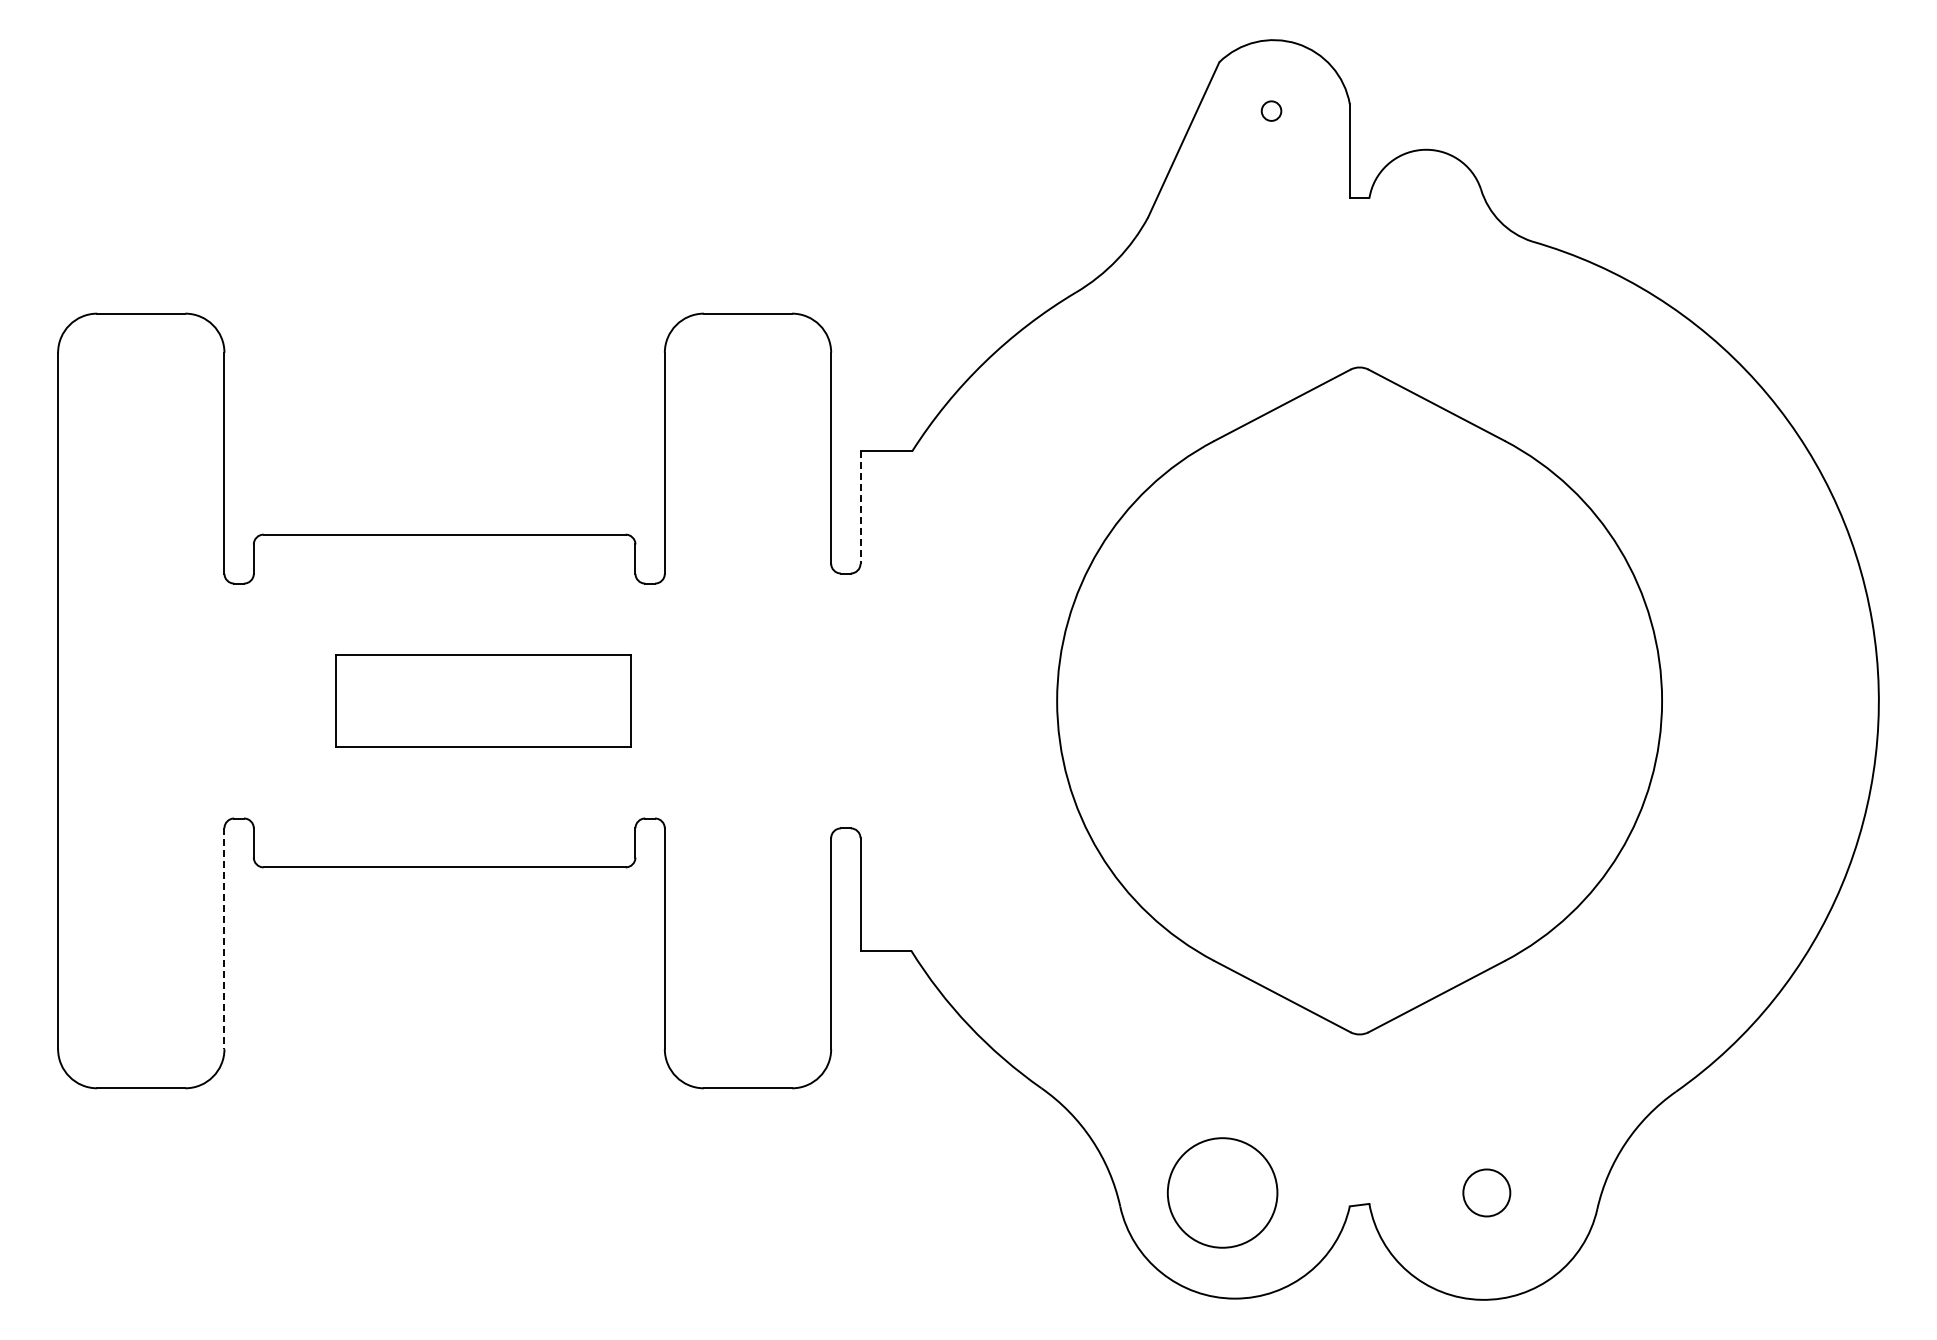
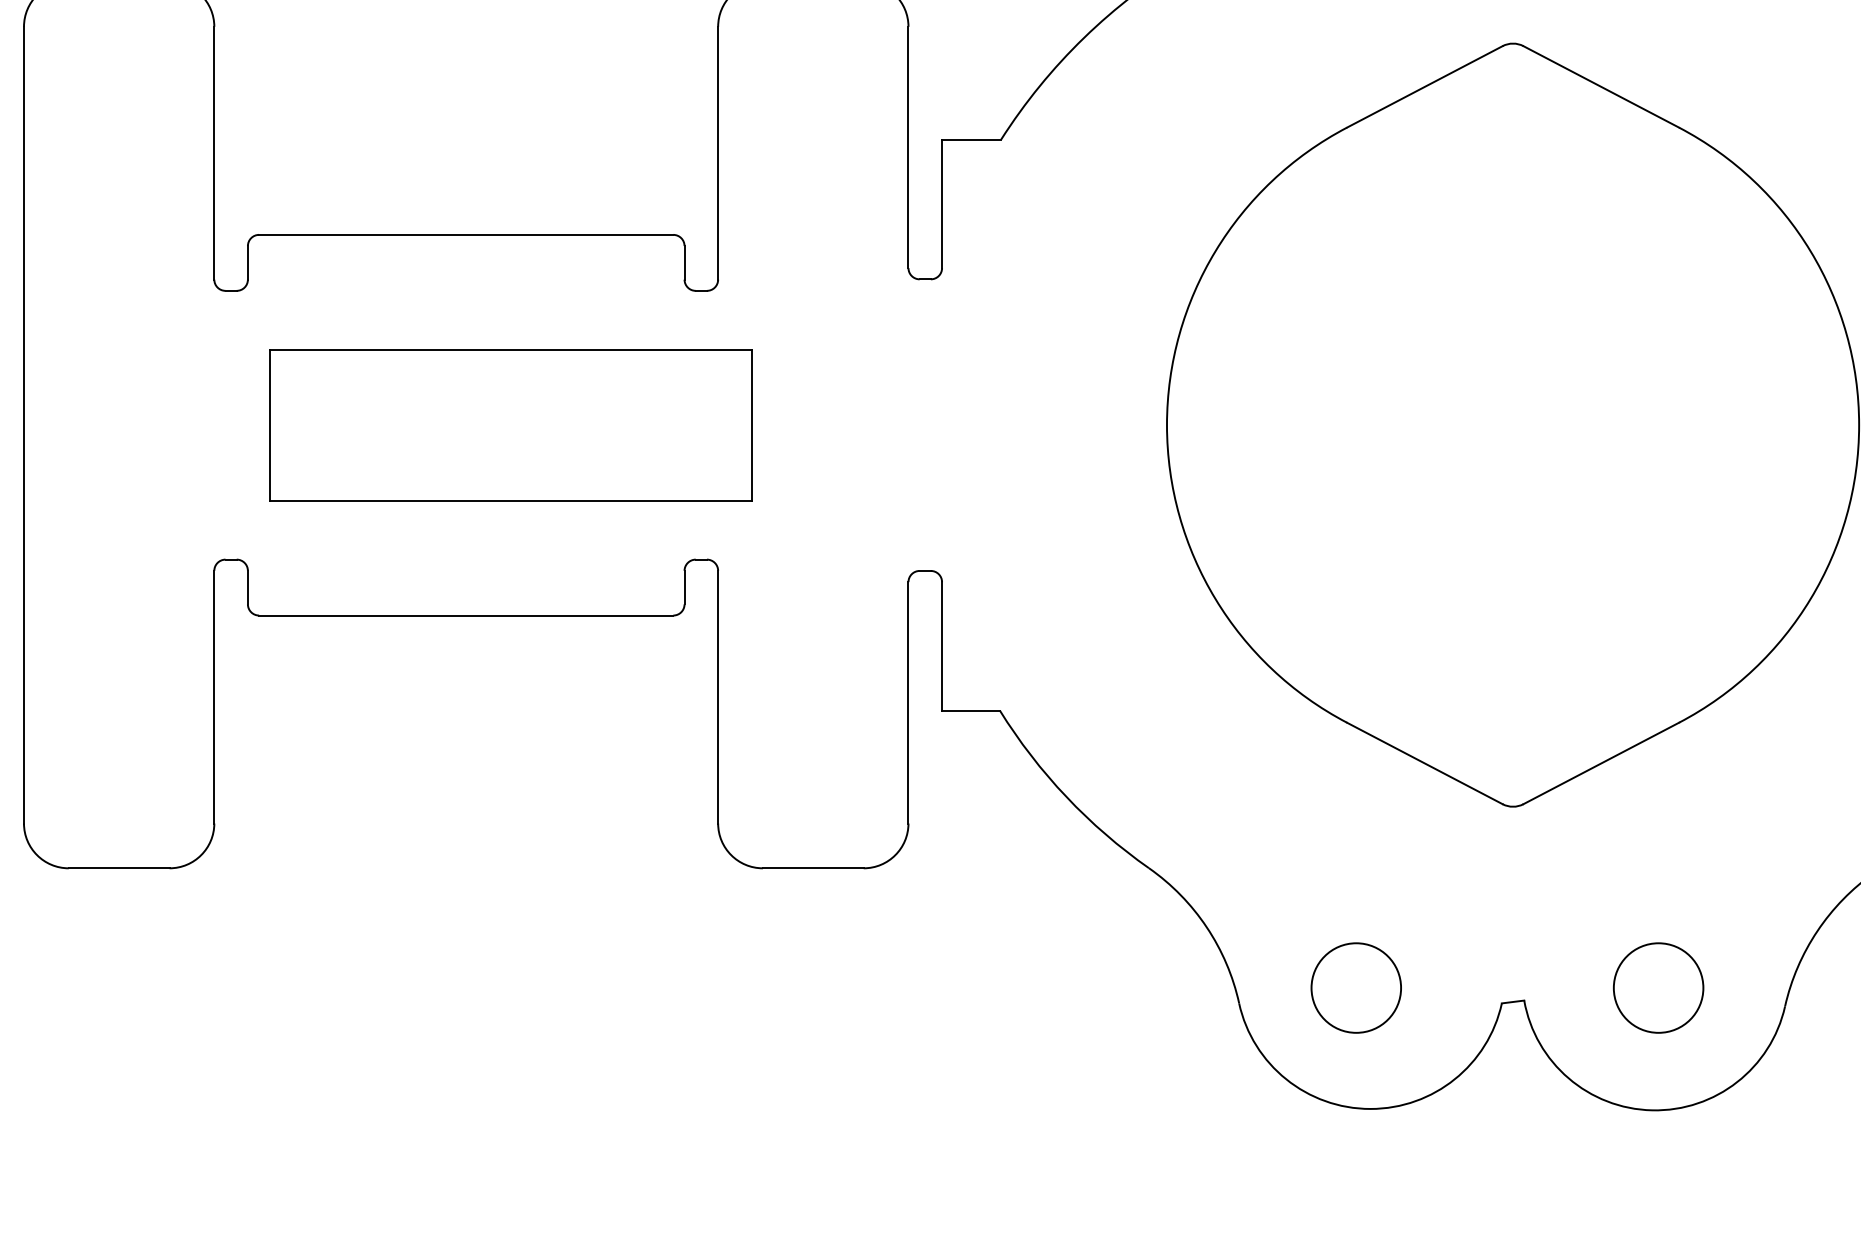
line: (860, 508) -> (942, 204), dashed -> solid
part: (483, 700) -> (510, 424), size x1.43
line: (224, 939) -> (214, 698), dashed -> solid
circle: (1222, 1192) -> (1356, 987), size x0.71
circle: (1486, 1192) -> (1658, 987), size x1.67

